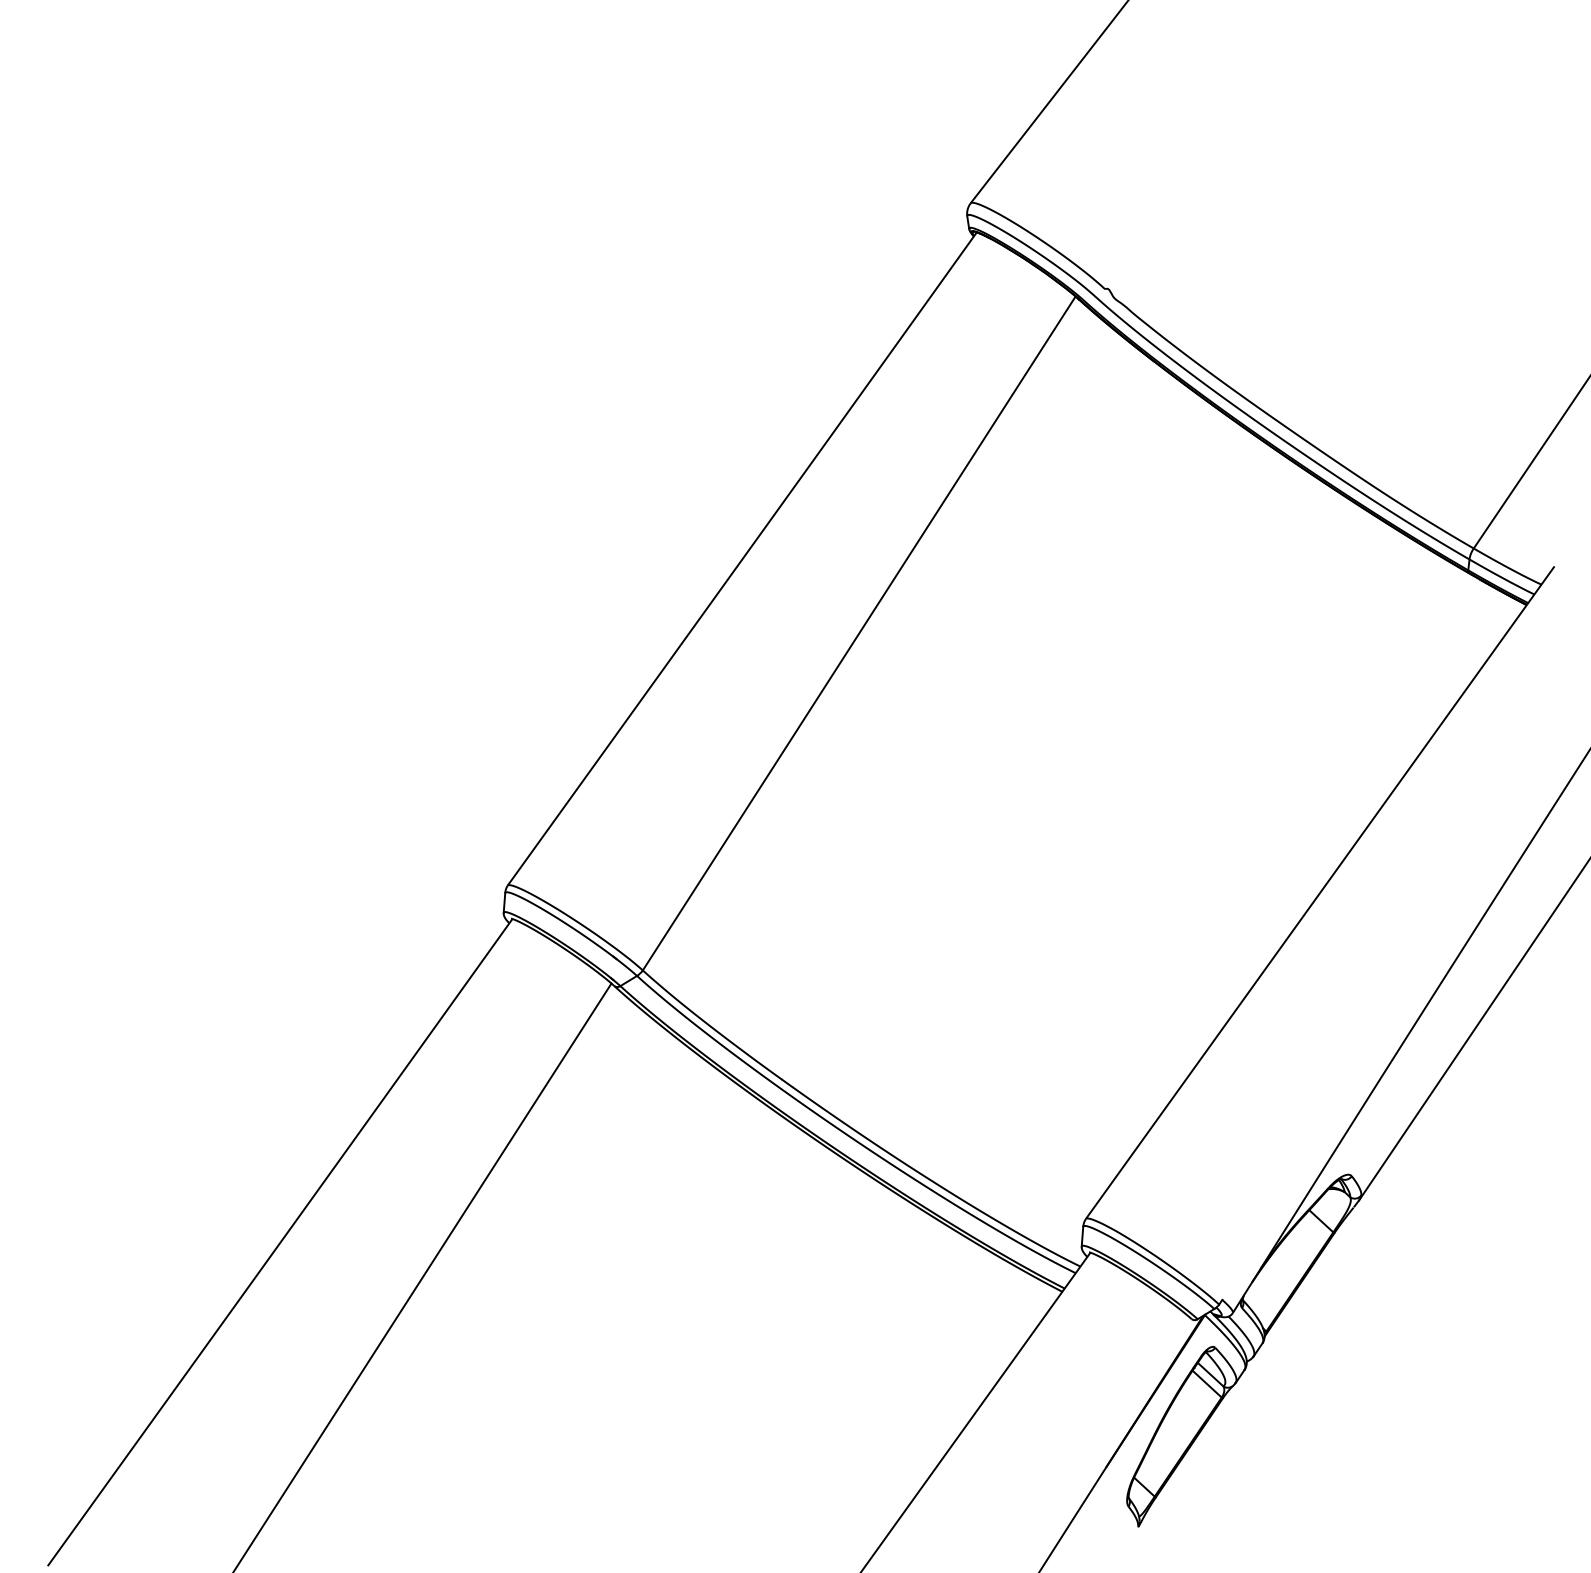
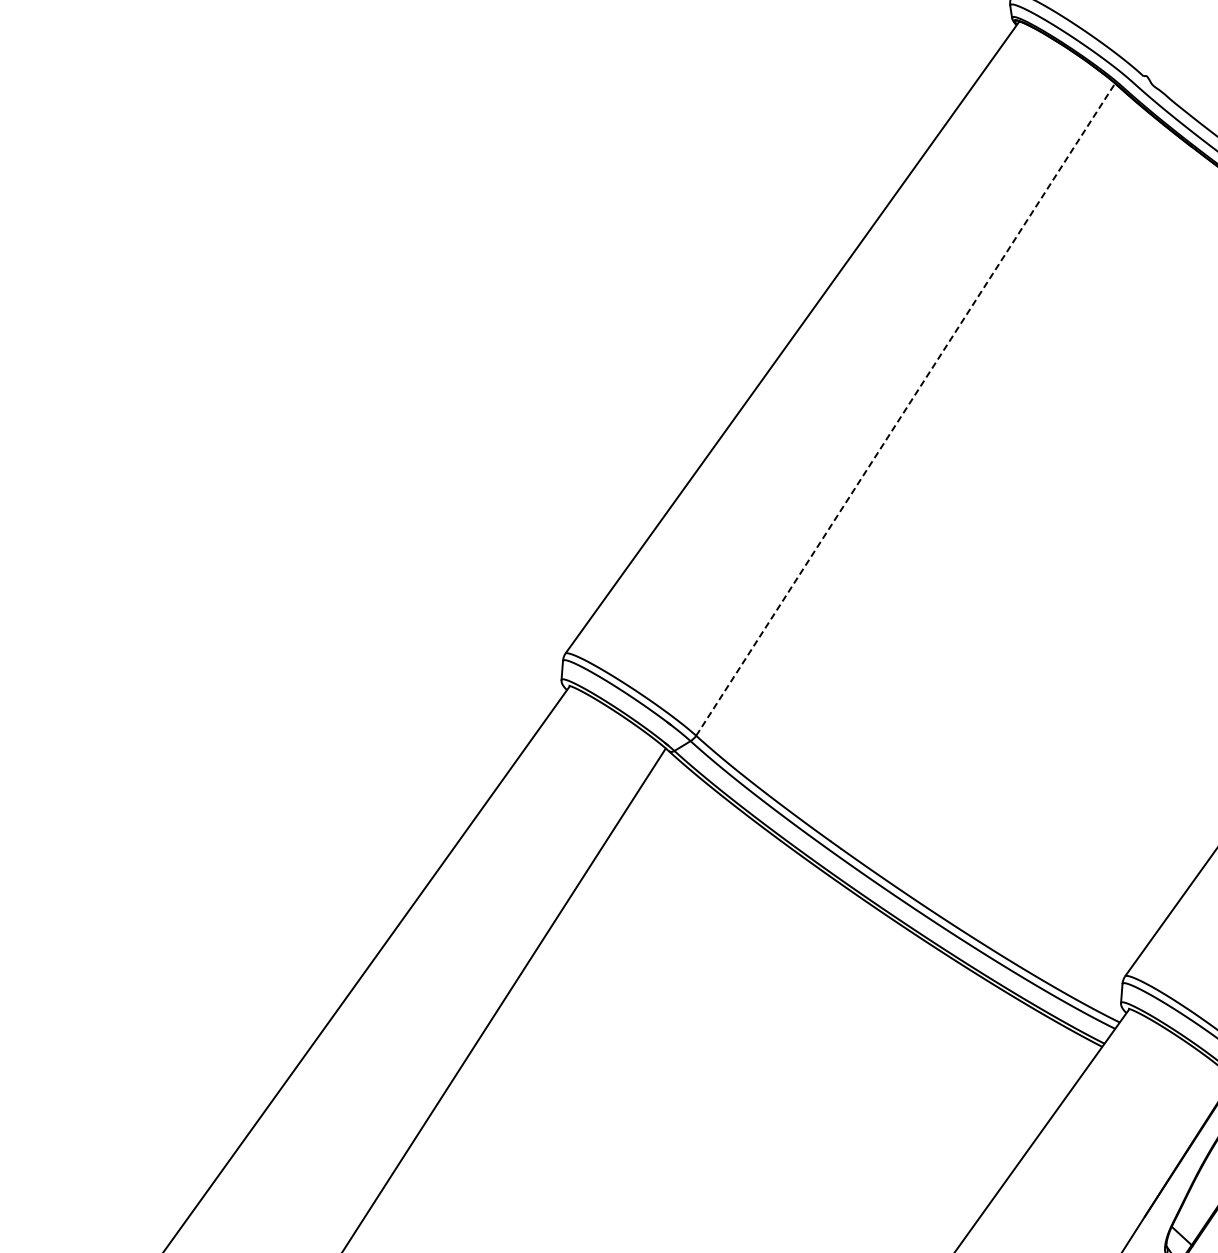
line: (859, 633) -> (905, 409), solid -> dashed

